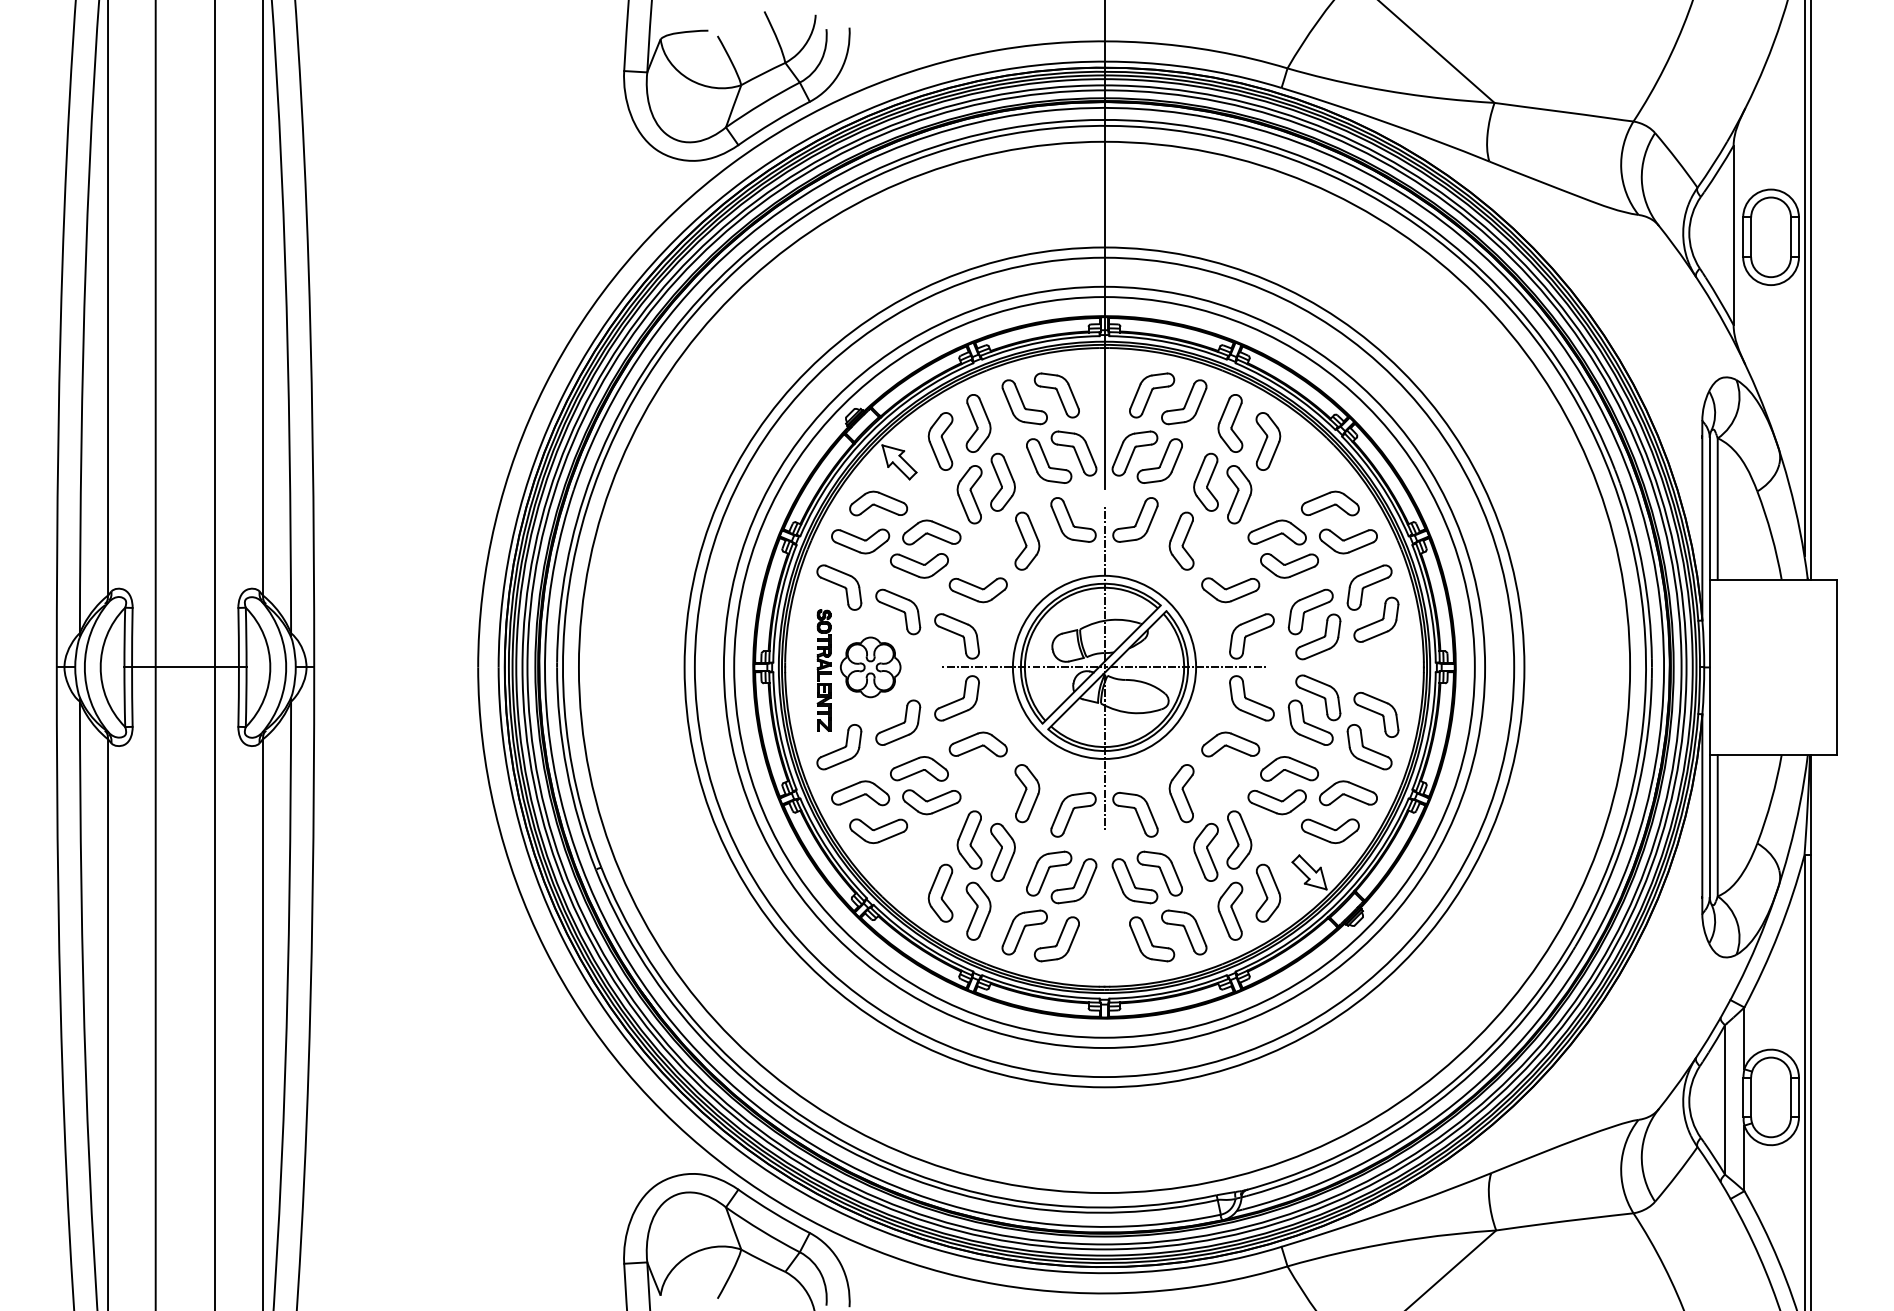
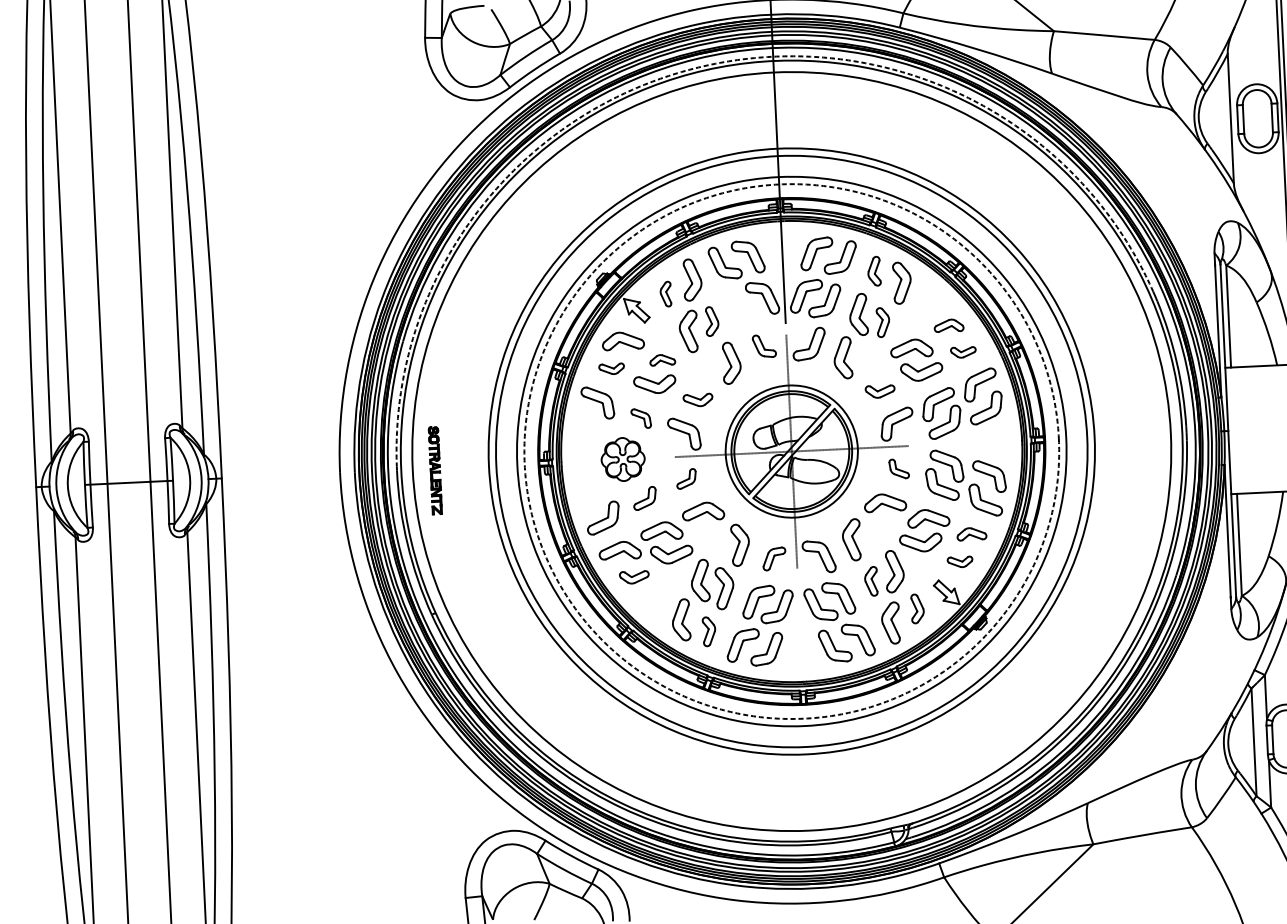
arc: (1006, 128) -> (702, 66), solid -> dashed
part: (1230, 423) -> (874, 271), size x0.7
part: (940, 441) -> (665, 294), size x0.6
part: (1049, 460) -> (745, 304), removed
part: (1002, 481) -> (711, 320), size x0.7
part: (1239, 494) -> (883, 322), size x0.7
part: (1329, 503) -> (948, 325), size x0.7
part: (1073, 519) -> (764, 345), size x0.7
part: (931, 532) -> (662, 360), size x0.6
part: (860, 541) -> (611, 369), size x0.6
part: (1348, 541) -> (963, 352), size x0.6
part: (977, 590) -> (697, 400), size x0.7
part: (1230, 590) -> (880, 391), size x0.7
part: (898, 611) -> (641, 418), size x0.6
circle: (1104, 667) -> (791, 451), solid -> dashed
part: (823, 670) -> (434, 470), moved
part: (956, 698) -> (686, 479), size x0.6
part: (1251, 698) -> (898, 469), size x0.6
part: (898, 722) -> (645, 498), size x0.7
part: (1347, 793) -> (971, 534), size x0.7
part: (1073, 814) -> (774, 558), size x0.7
part: (878, 831) -> (634, 577), size x0.7
part: (1329, 831) -> (959, 562), size x0.6
part: (1205, 851) -> (870, 580), size x0.7
part: (1268, 892) -> (917, 608), size x0.7
part: (978, 910) -> (709, 631), size x0.7

